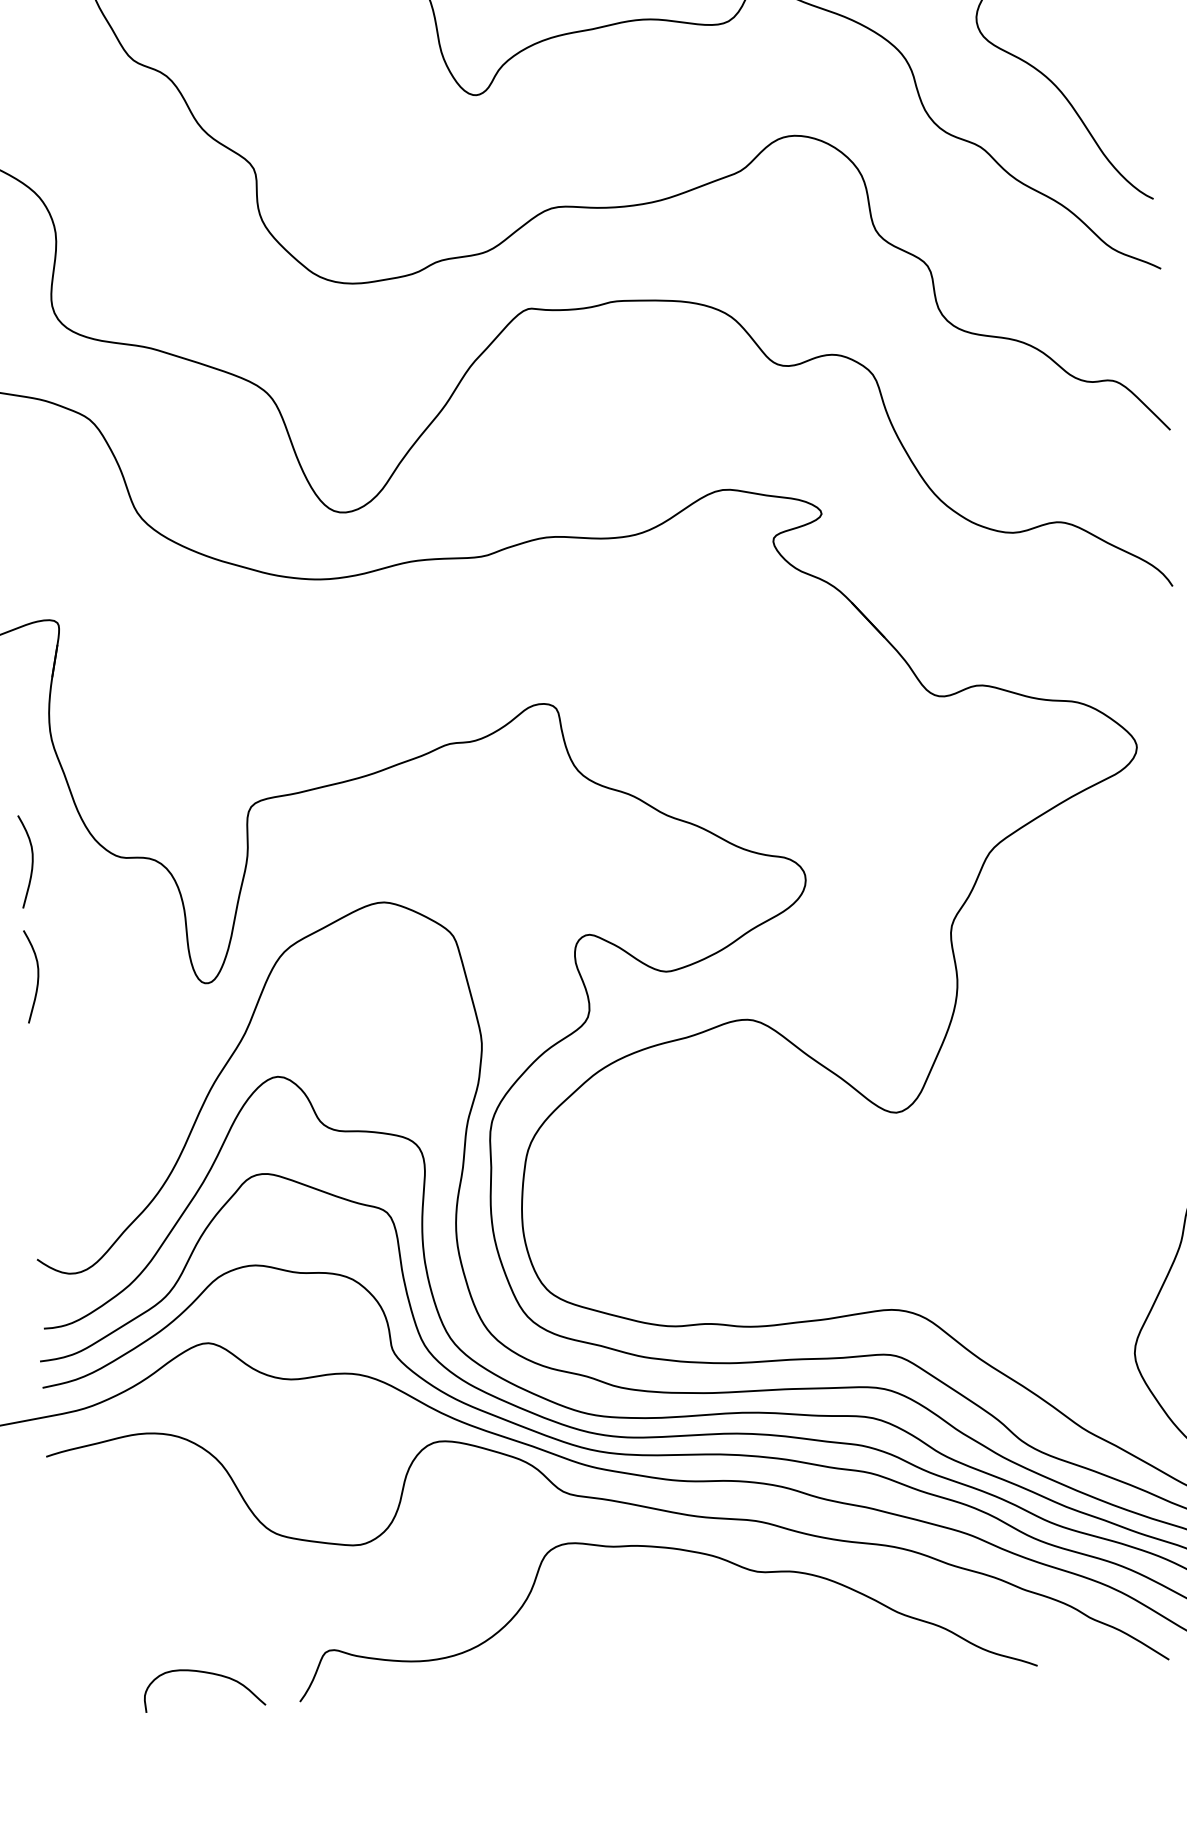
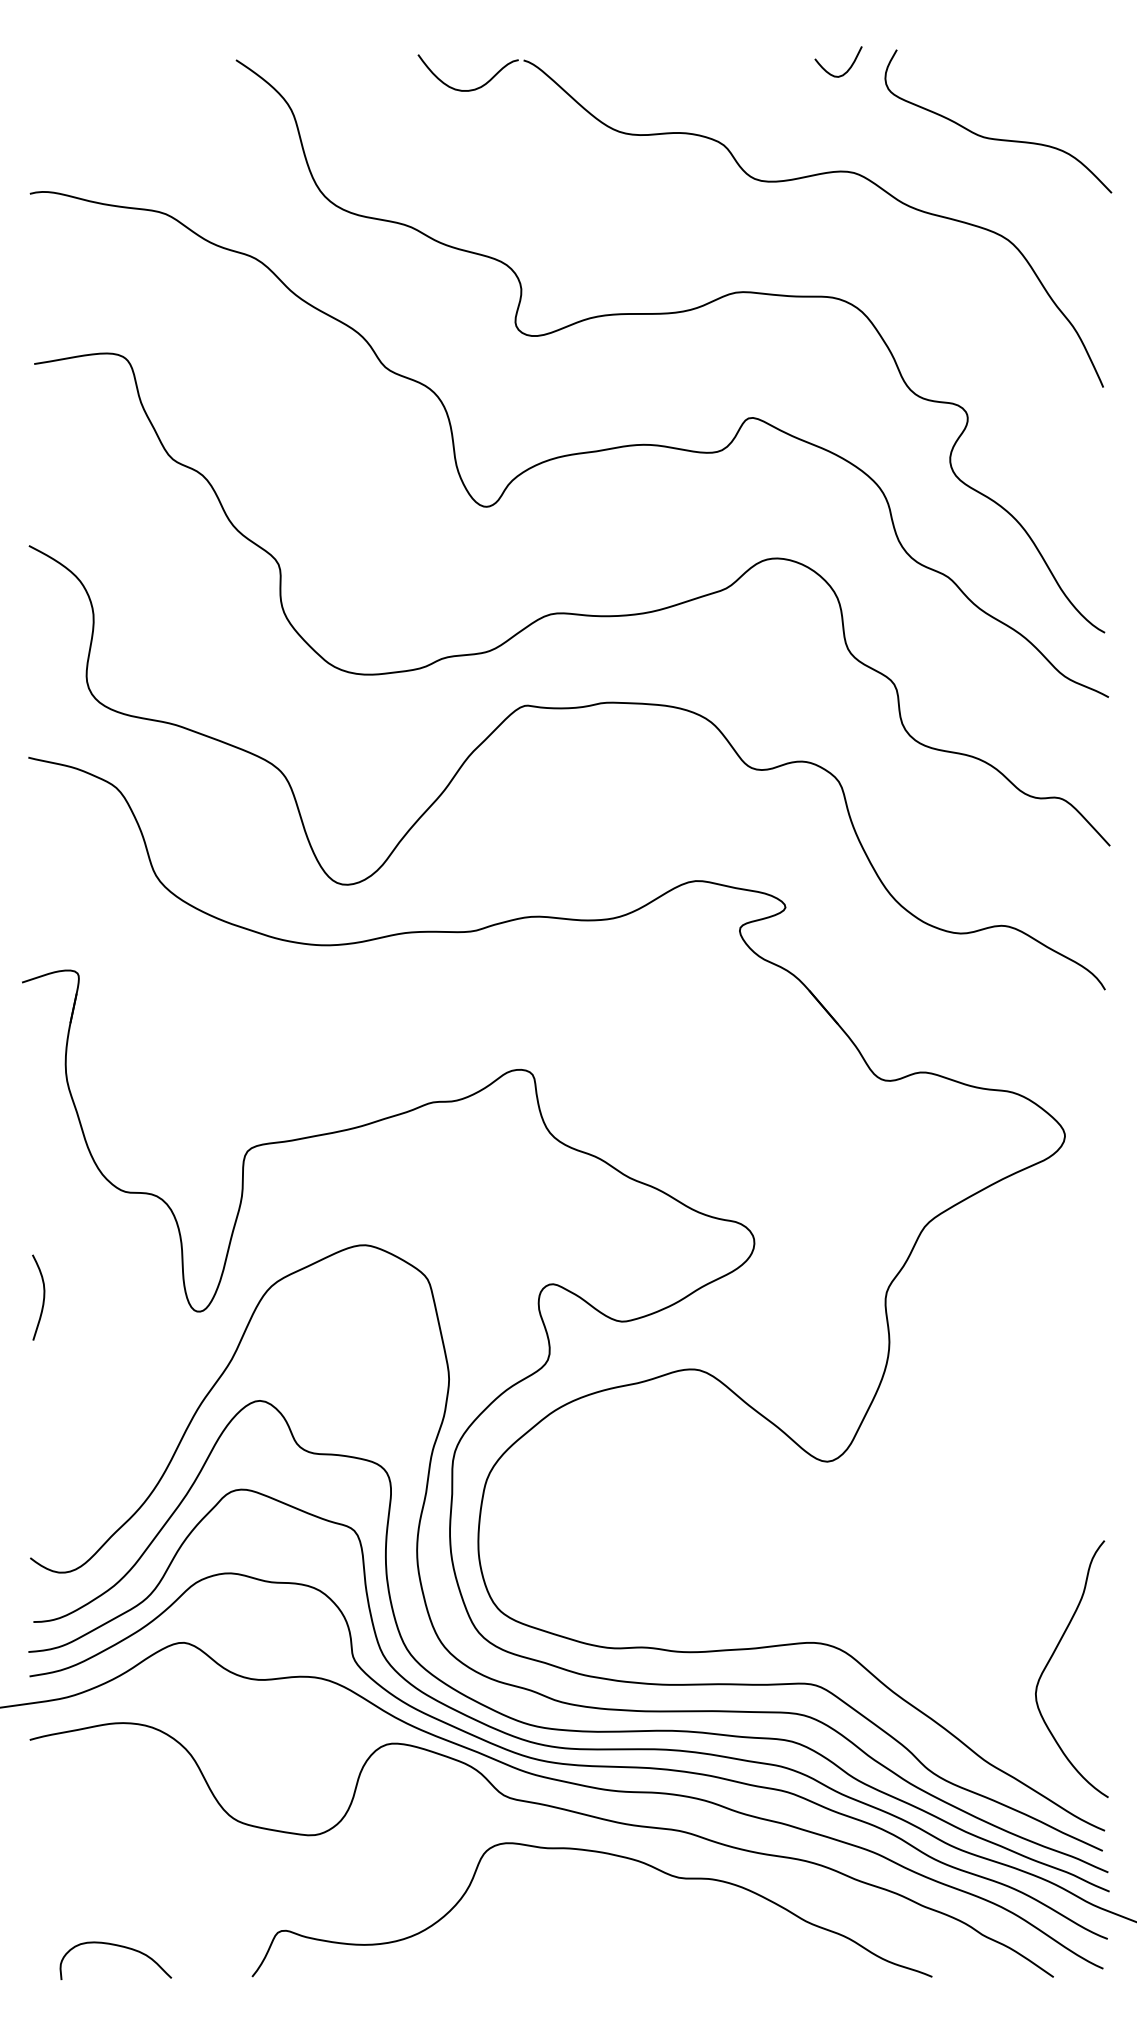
curve: (31, 861) -> (43, 1191), removed
curve: (204, 1673) -> (116, 1946), moved

